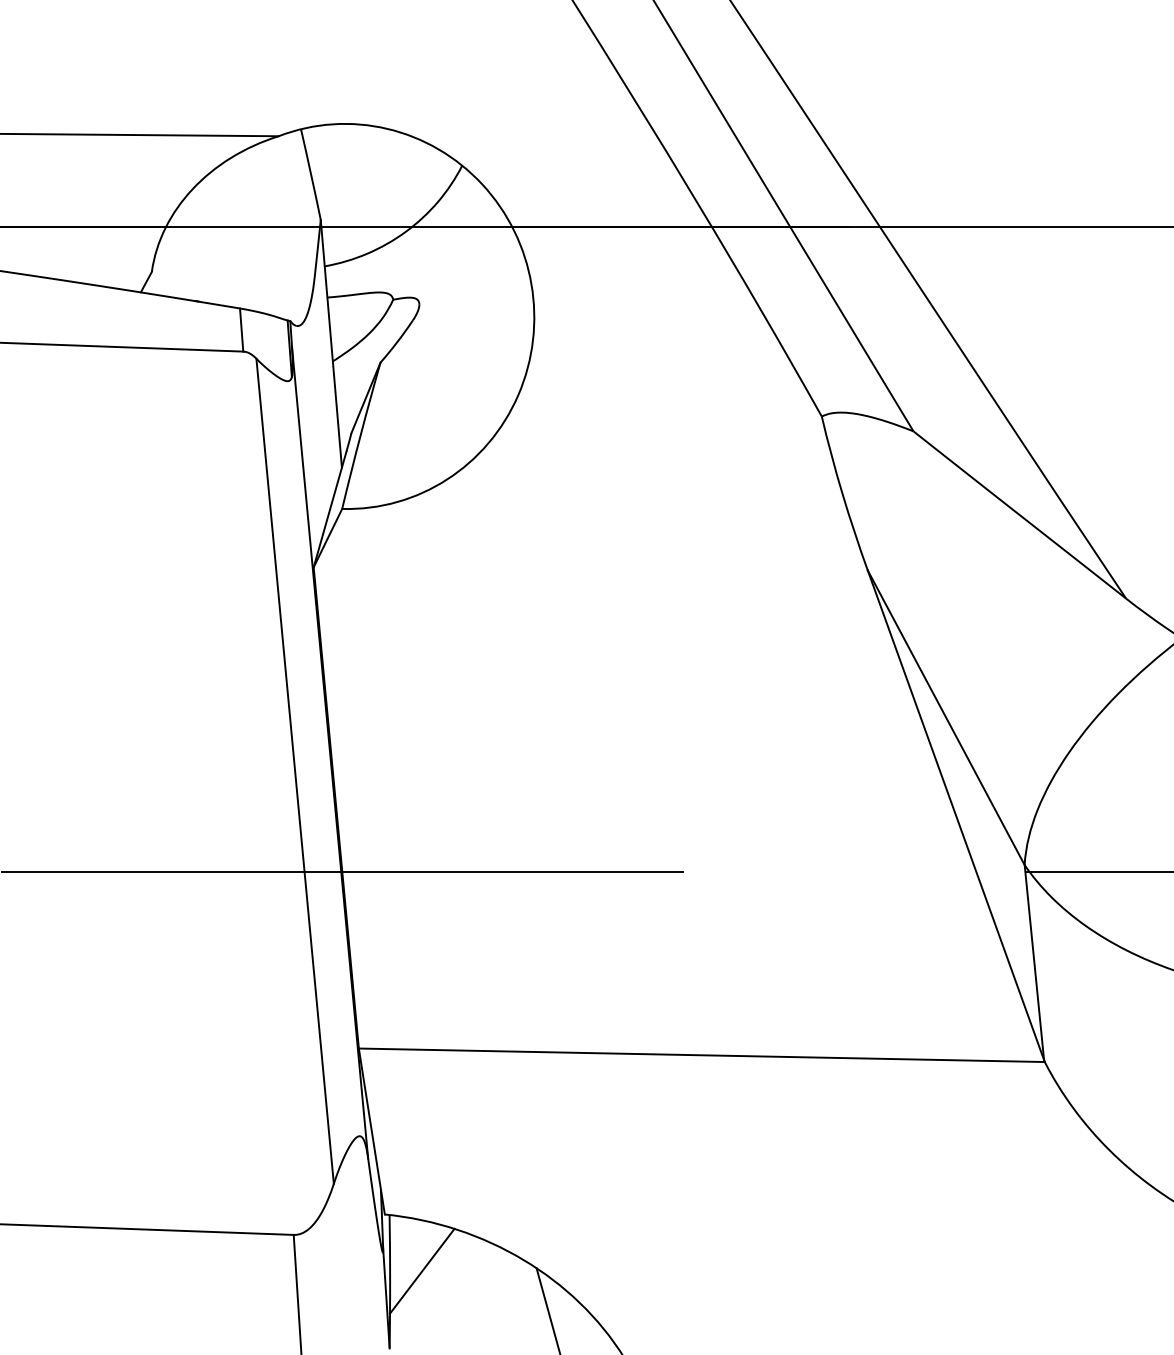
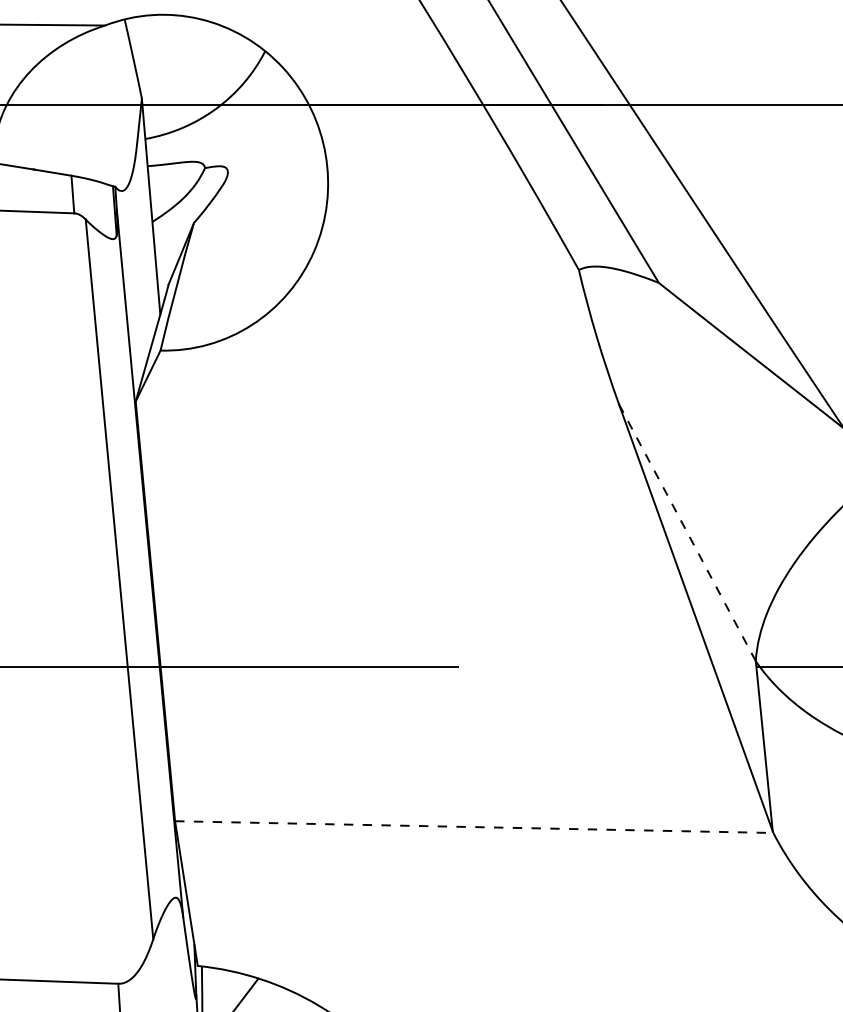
line: (946, 717) -> (687, 532), solid -> dashed
line: (702, 1055) -> (474, 827), solid -> dashed

